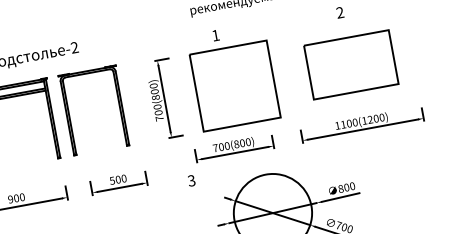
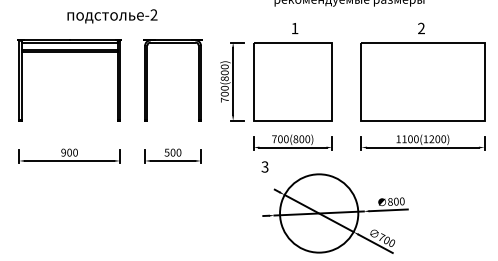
part: (350, 64) -> (422, 81), size x1.43
part: (234, 85) -> (292, 81), moved
part: (69, 115) -> (147, 80), moved
text: (191, 180) -> (264, 166), moved

